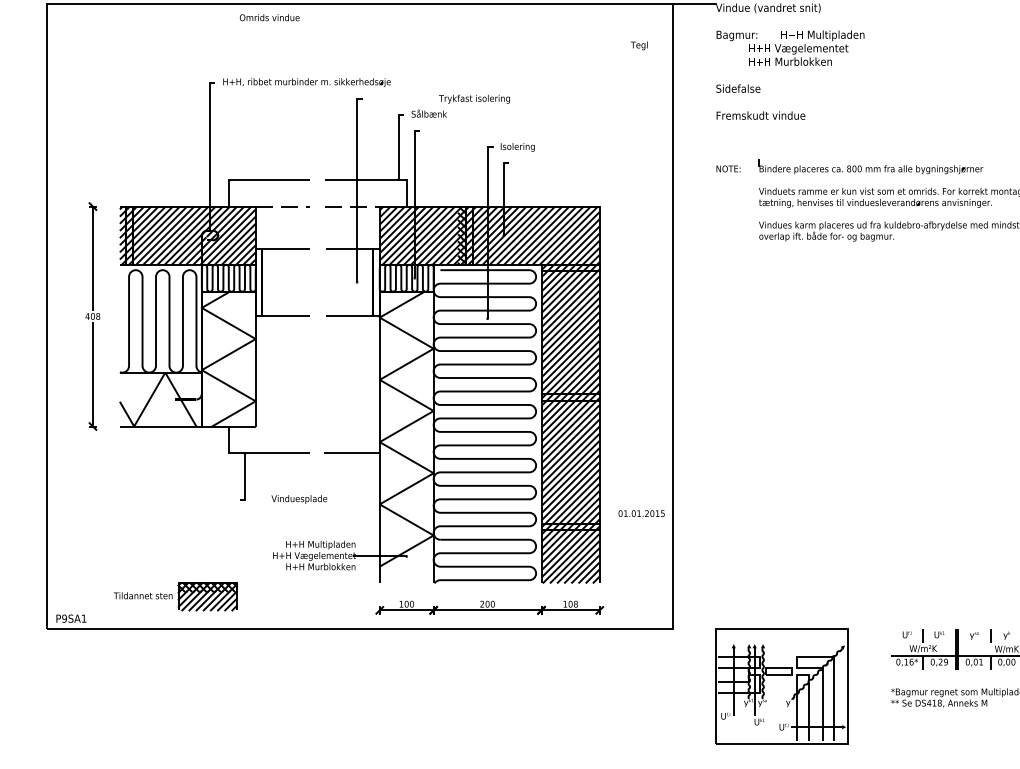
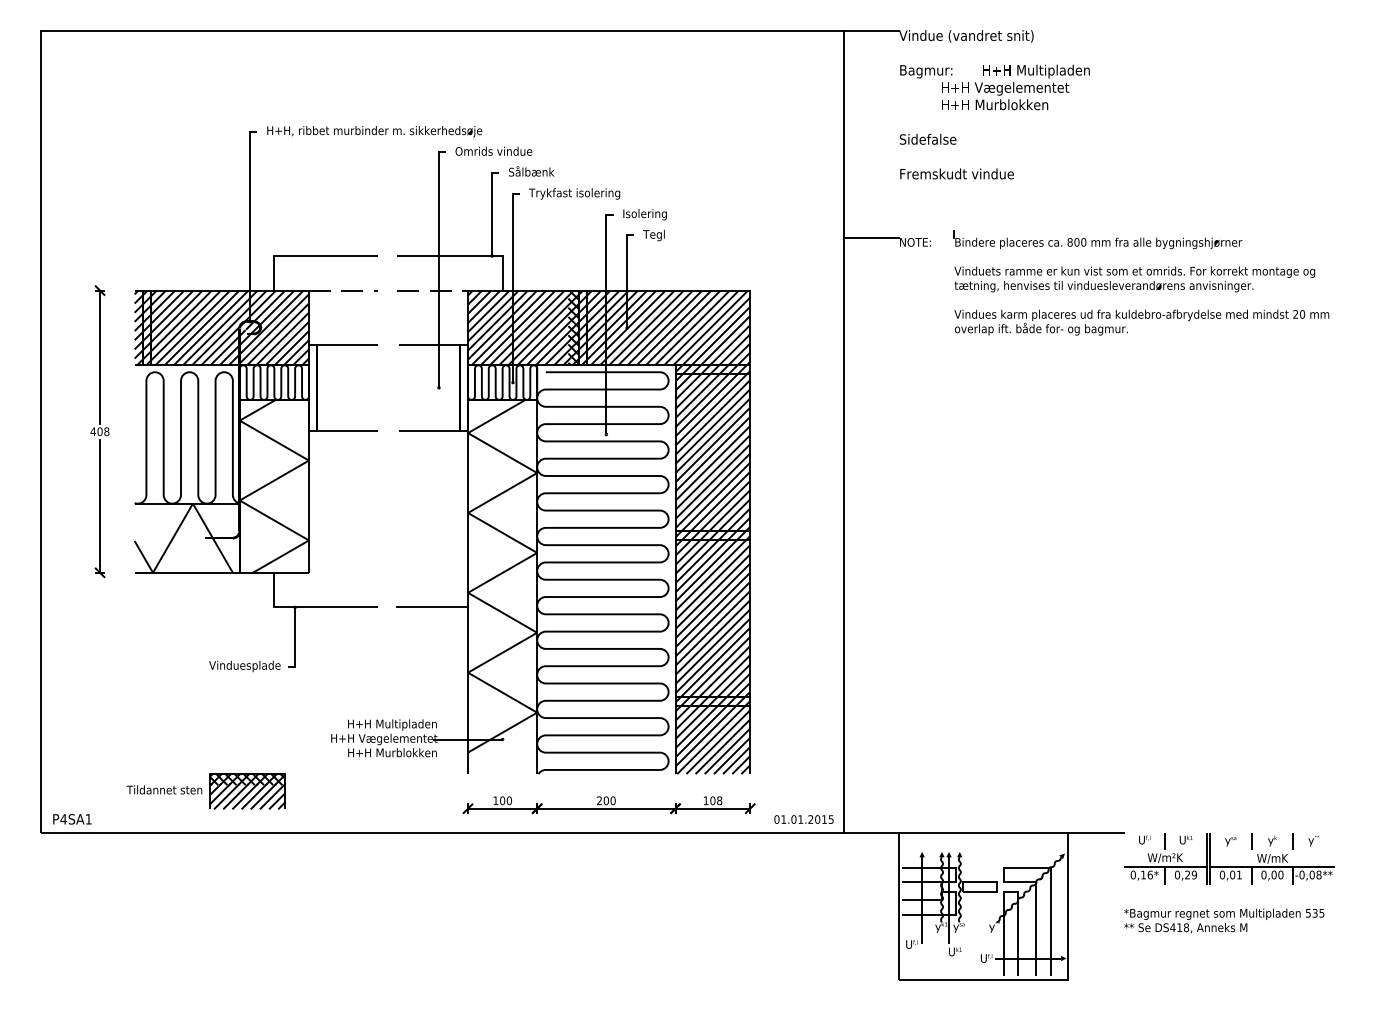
text: (269, 17) -> (493, 150), moved
text: (638, 45) -> (653, 235), moved
text: (474, 98) -> (574, 193), moved
line: (693, 165) -> (870, 238), added
text: (299, 499) -> (244, 666), moved
text: (641, 513) -> (803, 819), moved
text: (64, 618) -> (63, 819), P9SA1 -> P4SA1
line: (693, 628) -> (870, 832), added
line: (868, 628) -> (1095, 832), added

